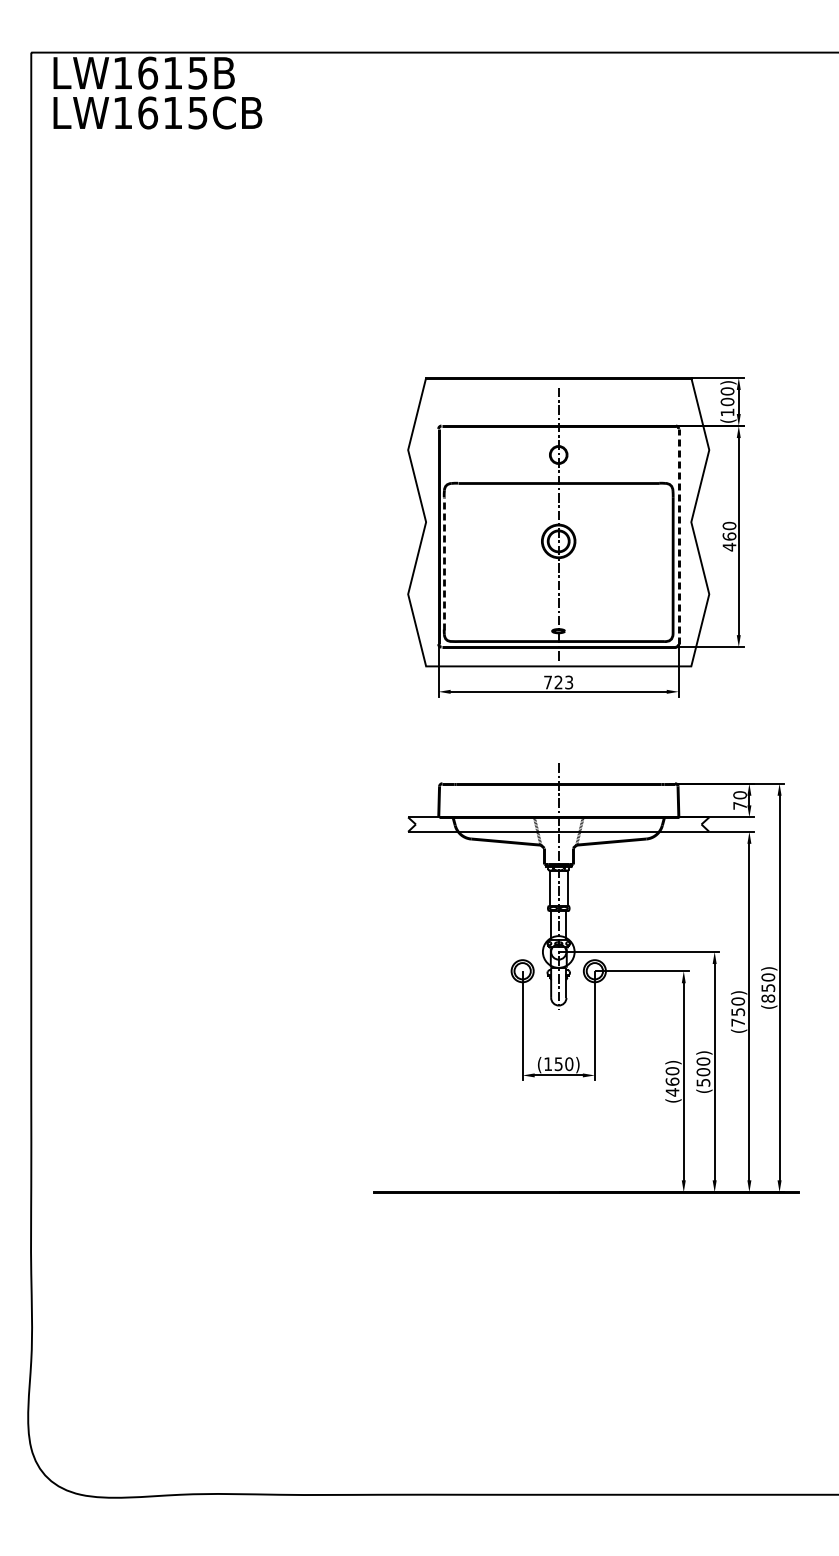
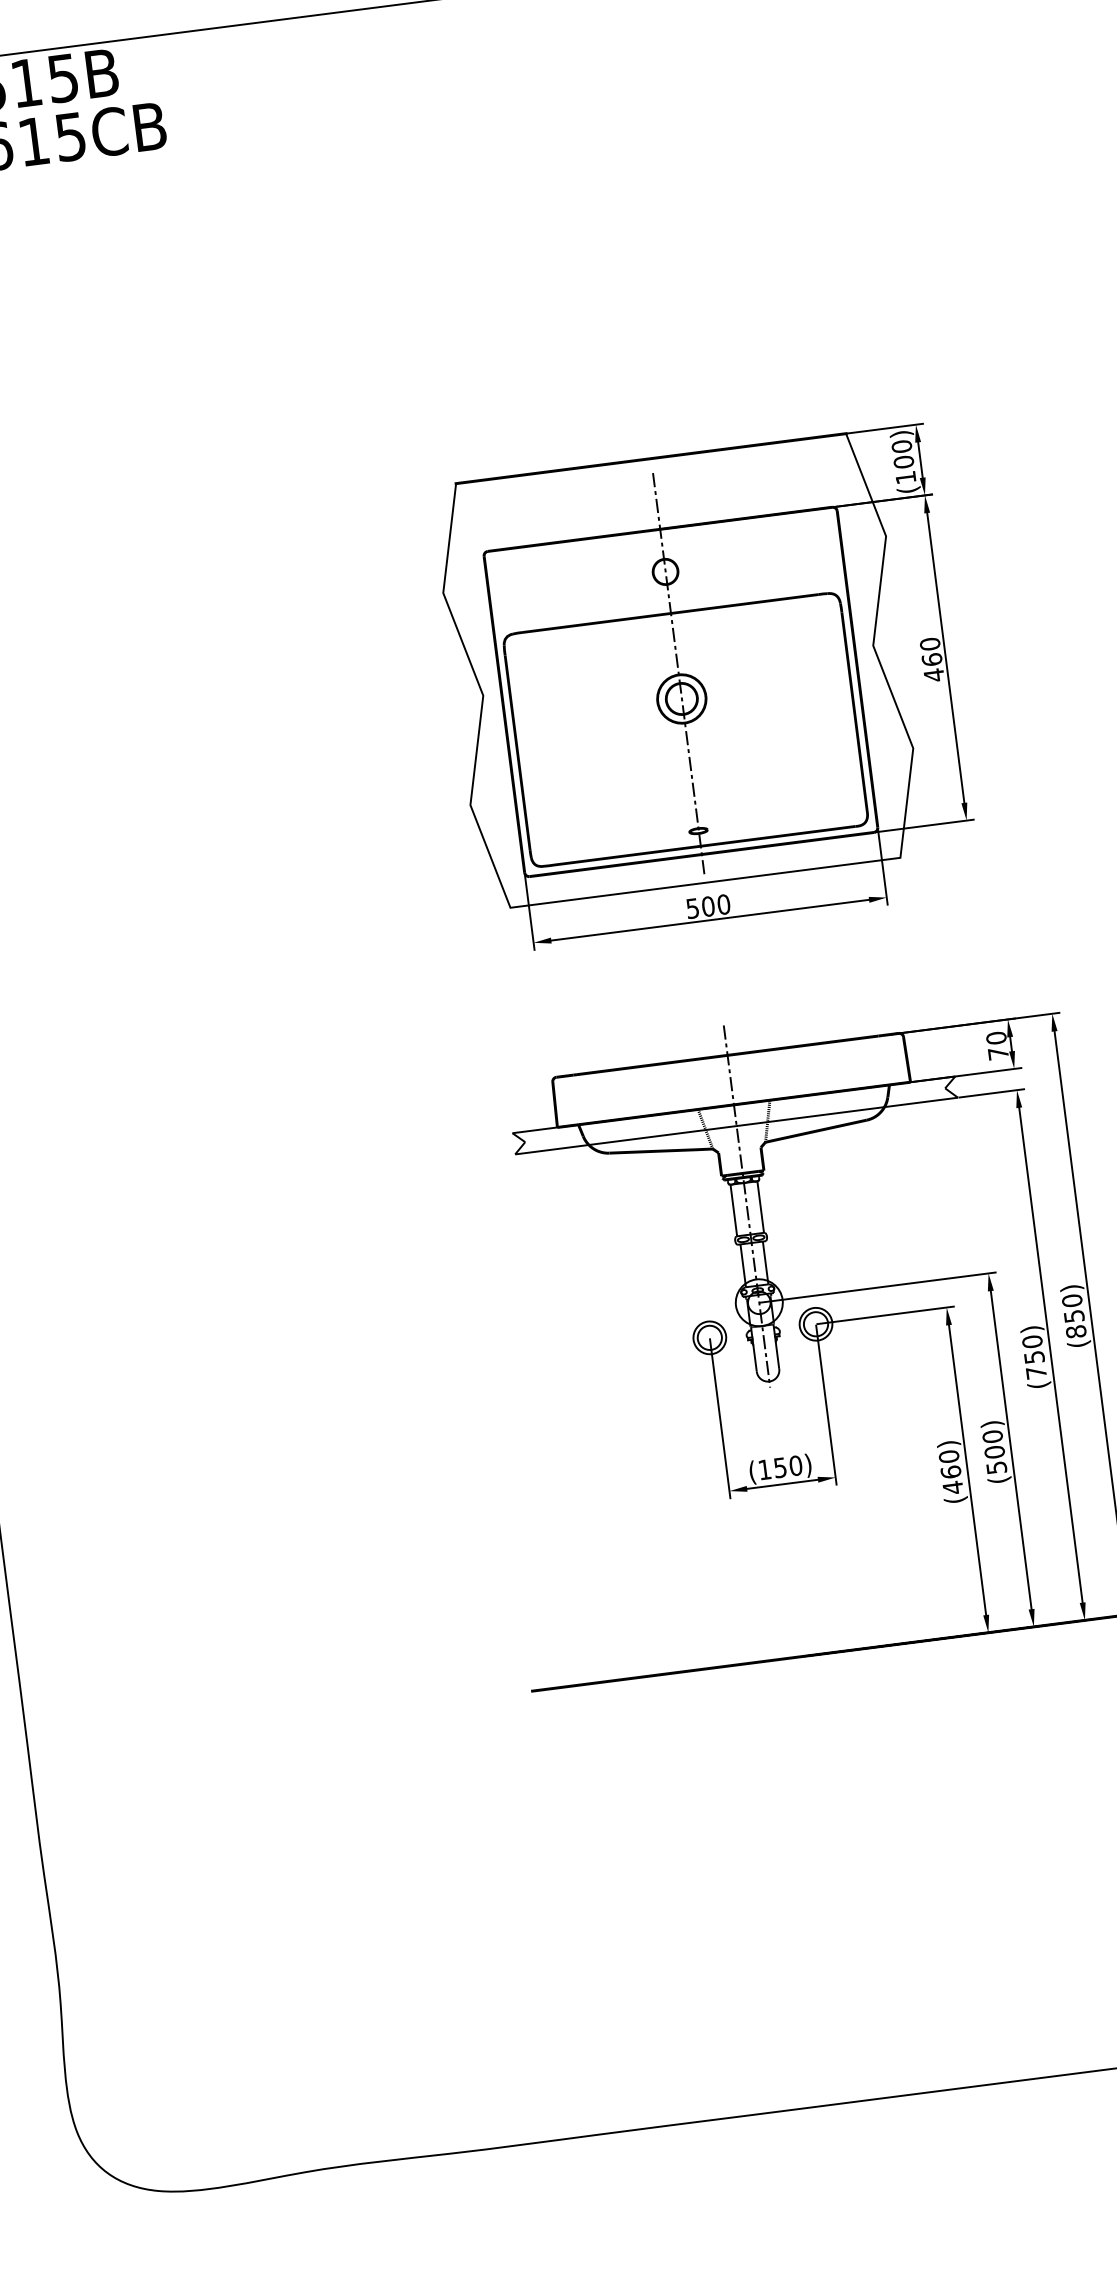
line: (678, 536) -> (857, 669), dashed -> solid
line: (444, 562) -> (517, 751), dashed -> solid
text: (558, 682) -> (708, 906), 723 -> 500

